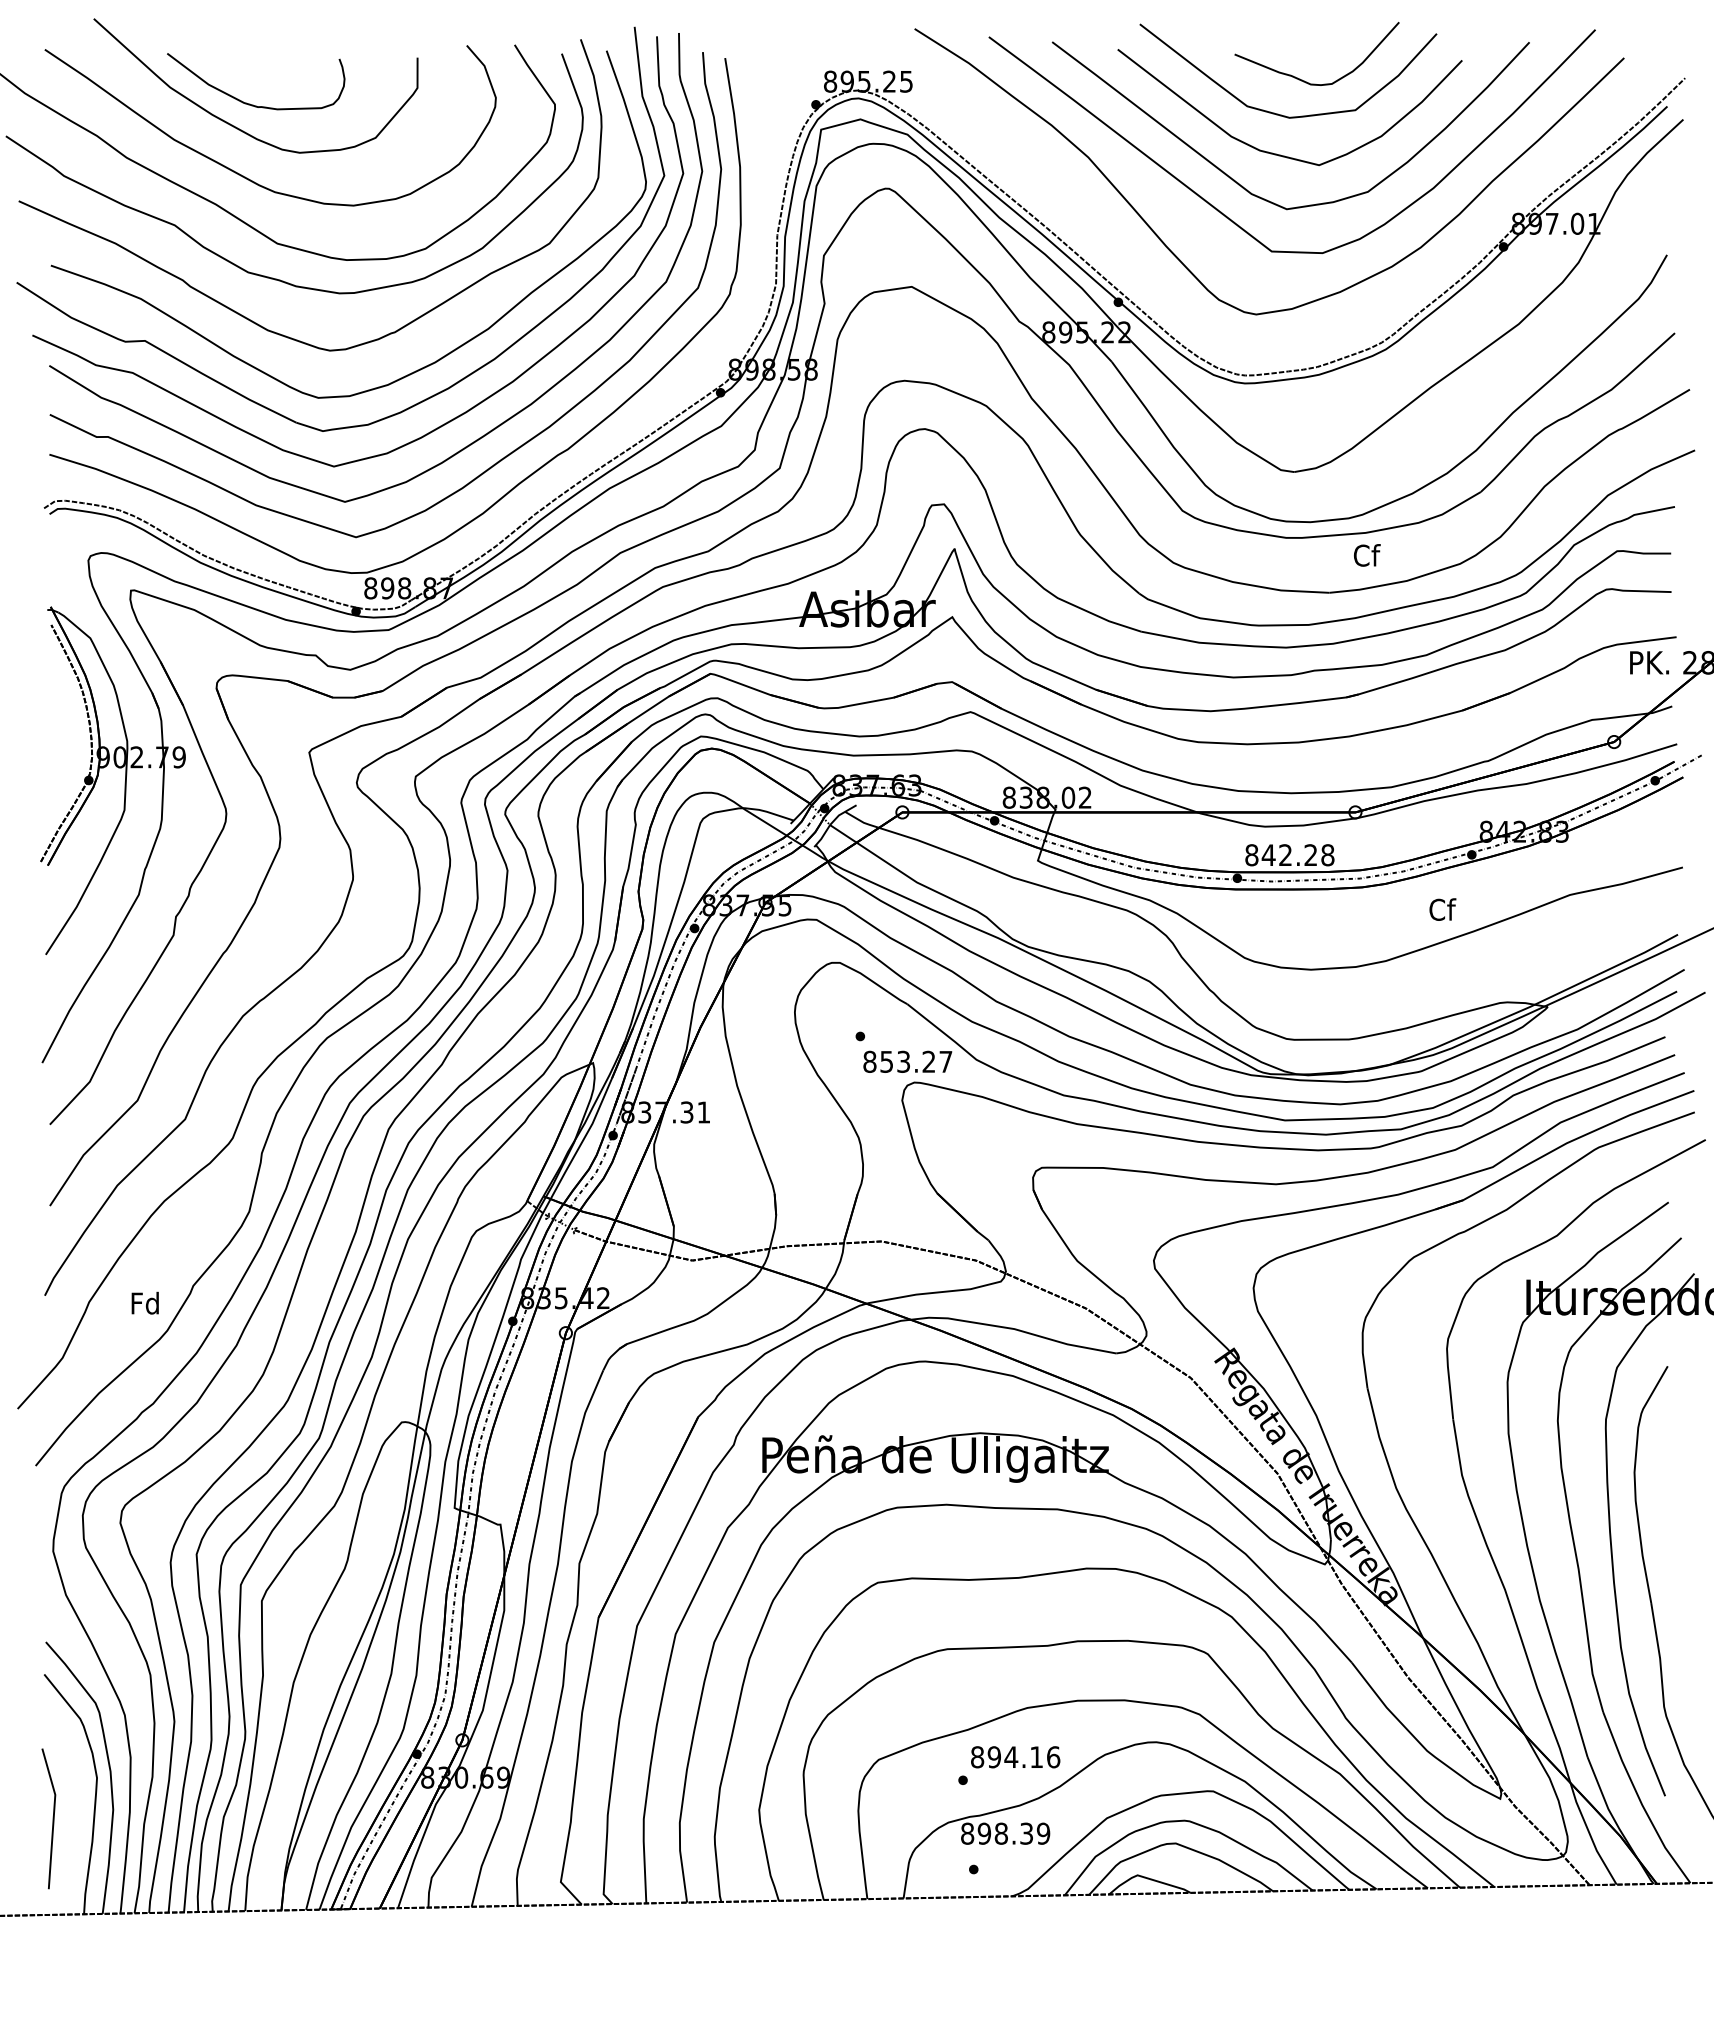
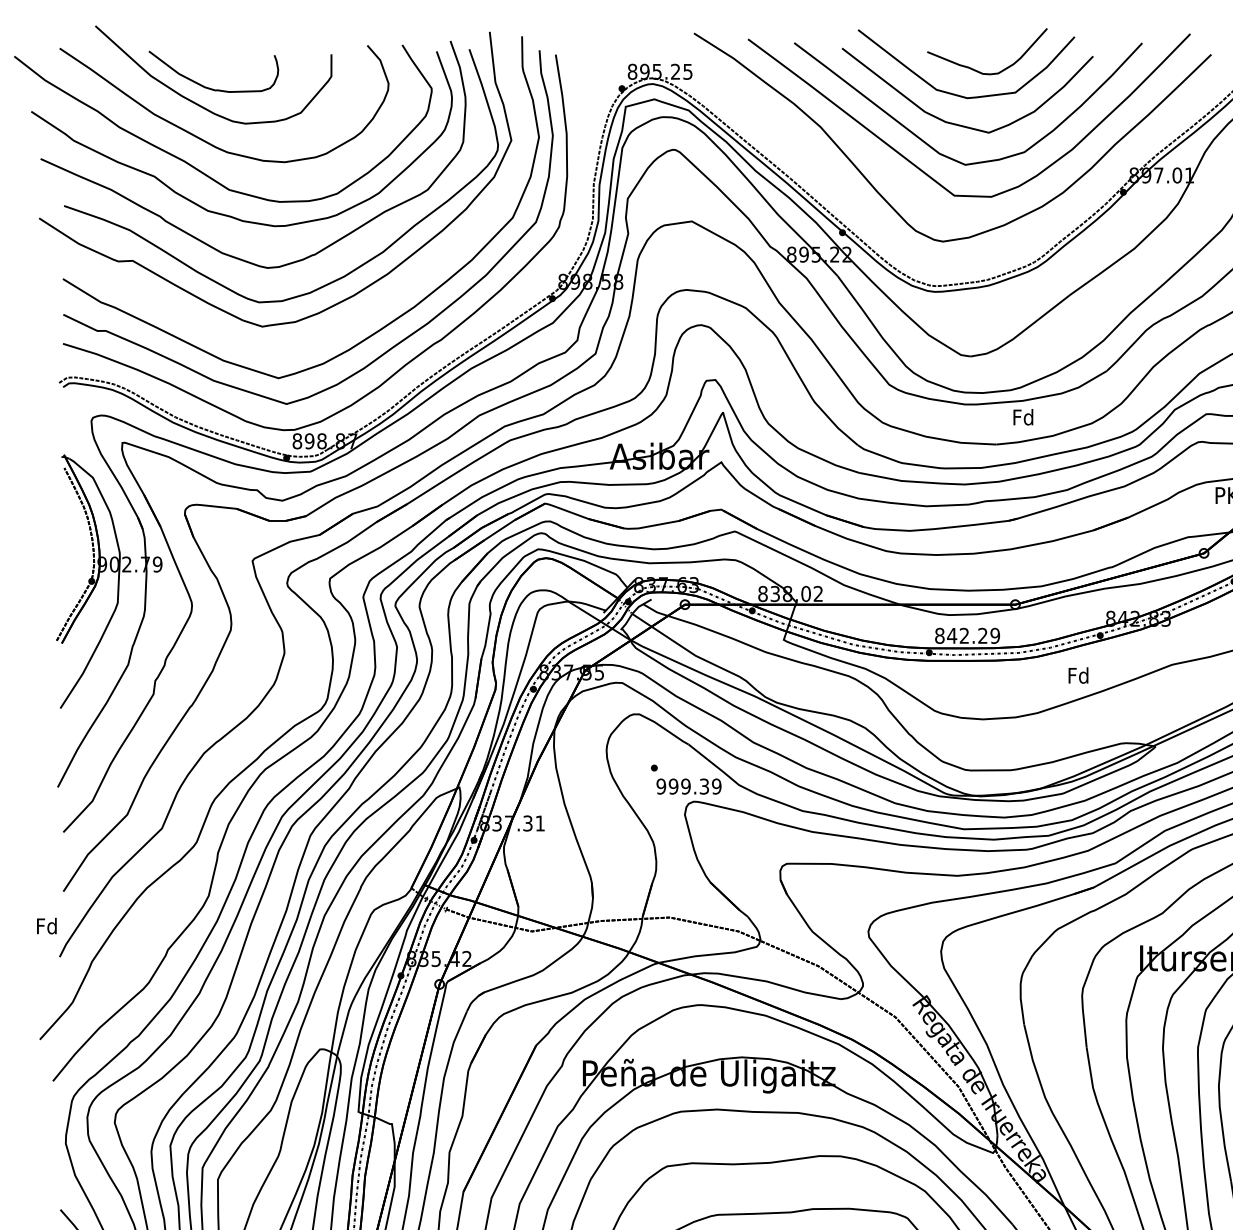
curve: (452, 418) -> (356, 317), removed
text: (1366, 555) -> (1023, 417), Cf -> Fd
text: (1327, 855) -> (994, 636), 842.28 -> 842.29
text: (1442, 909) -> (1078, 675), Cf -> Fd
text: (907, 1061) -> (688, 786), 853.27 -> 999.39
text: (144, 1302) -> (46, 925), moved

